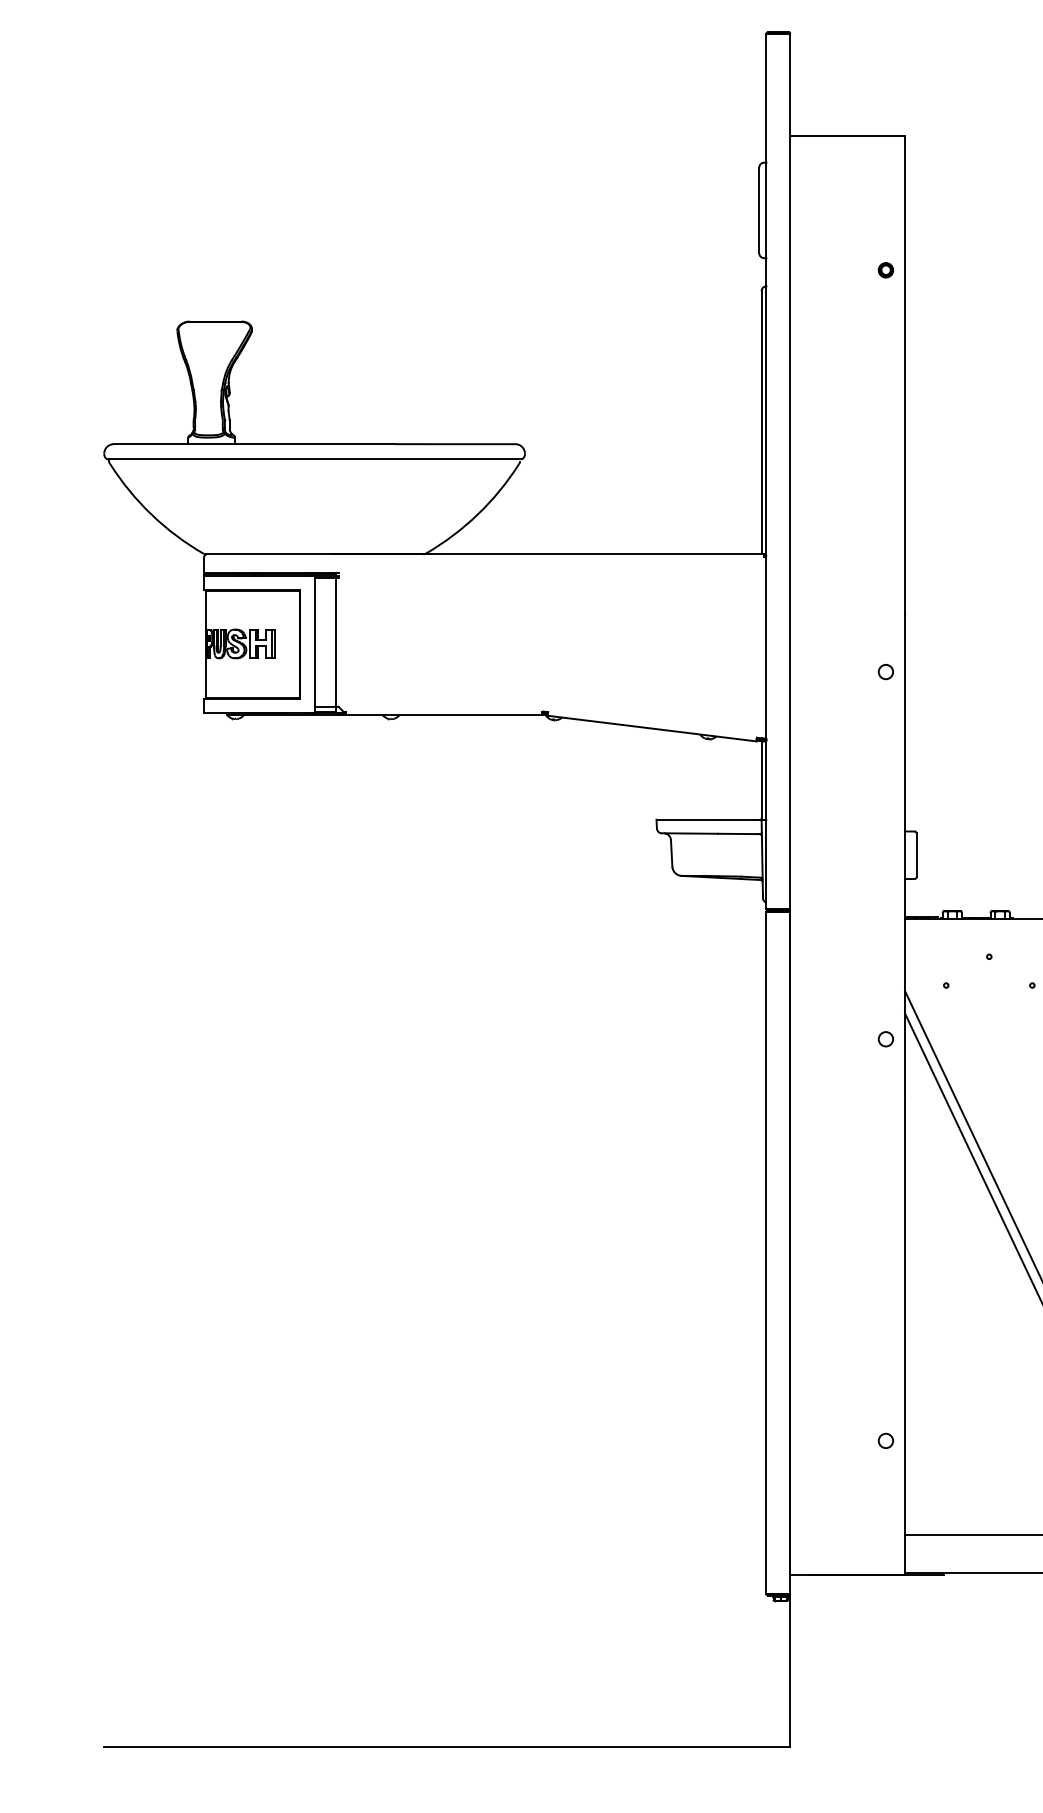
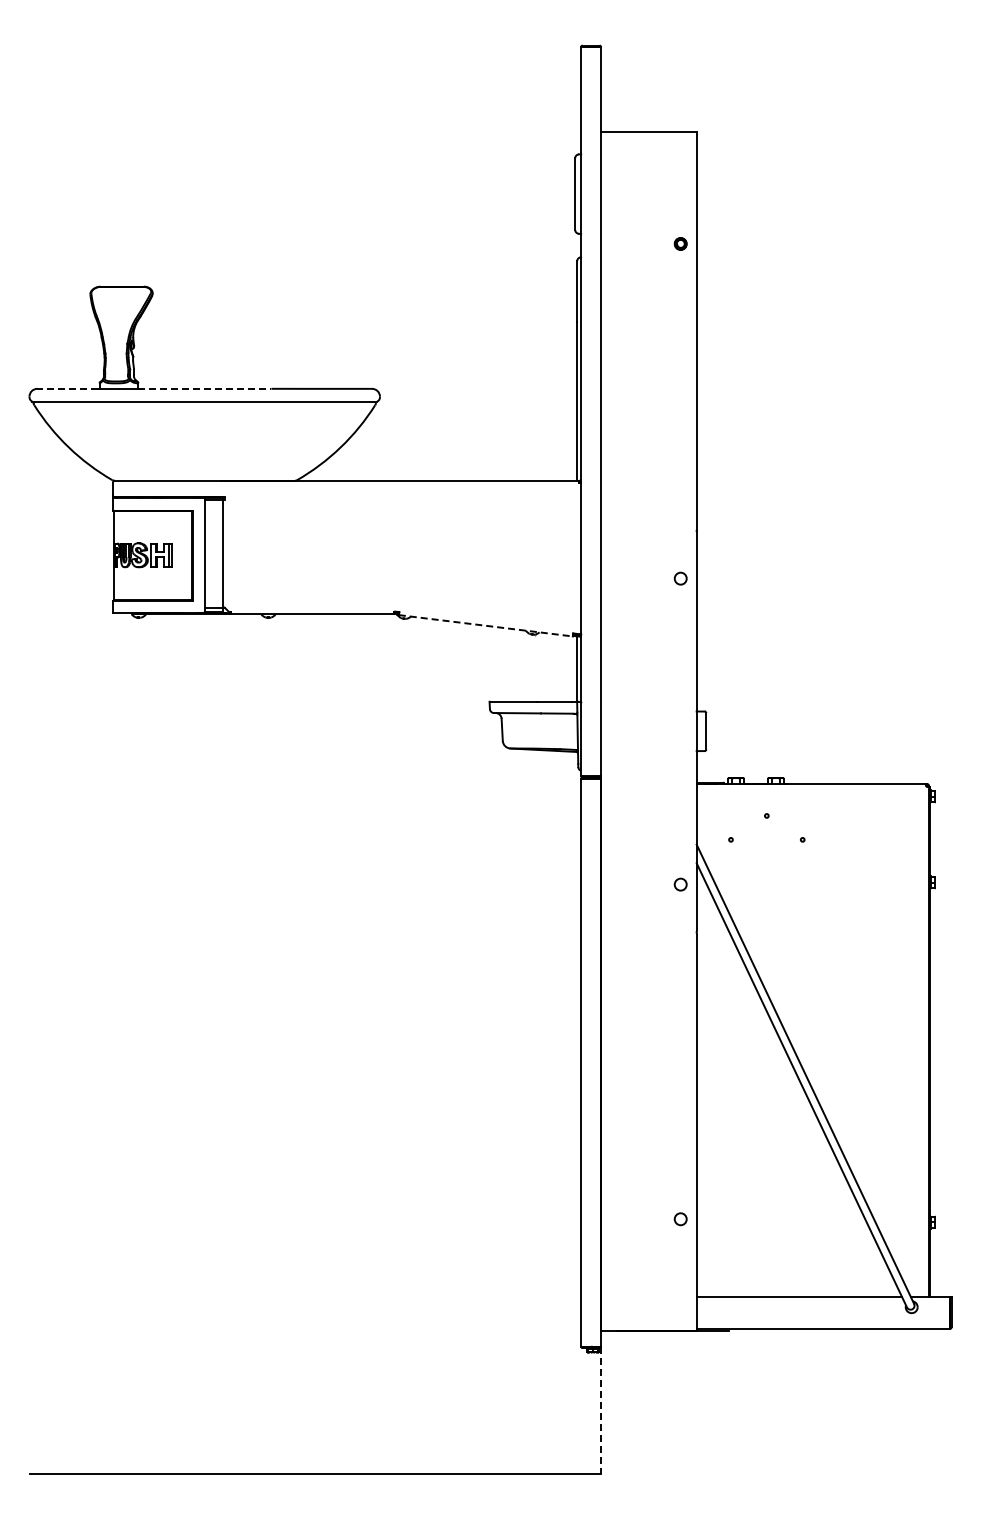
line: (149, 443) -> (67, 388), solid -> dashed
line: (314, 443) -> (204, 388), solid -> dashed
line: (651, 728) -> (485, 625), solid -> dashed
line: (789, 1670) -> (600, 1410), solid -> dashed

